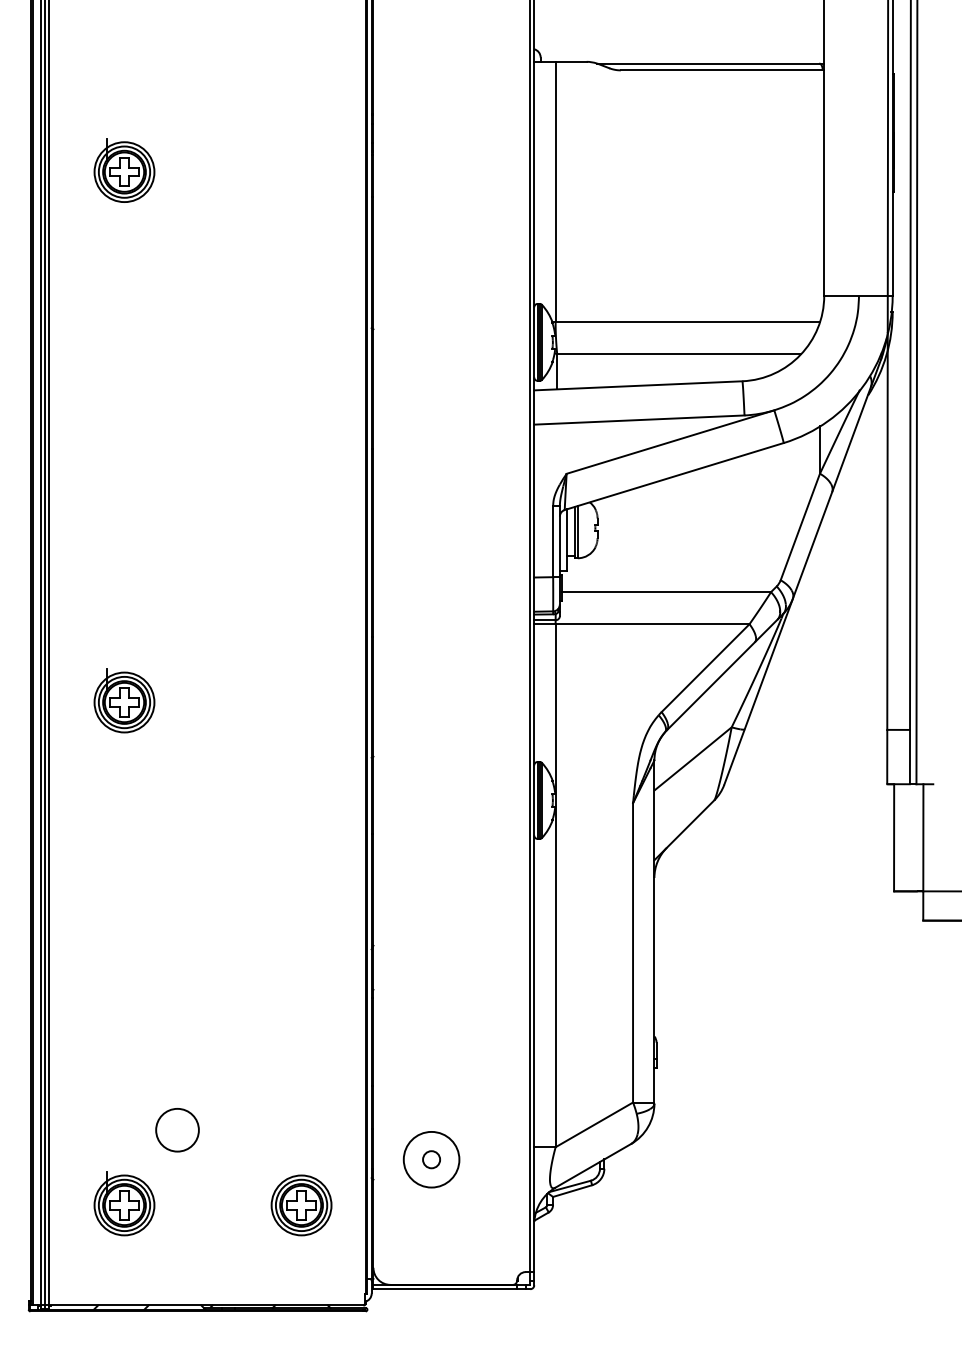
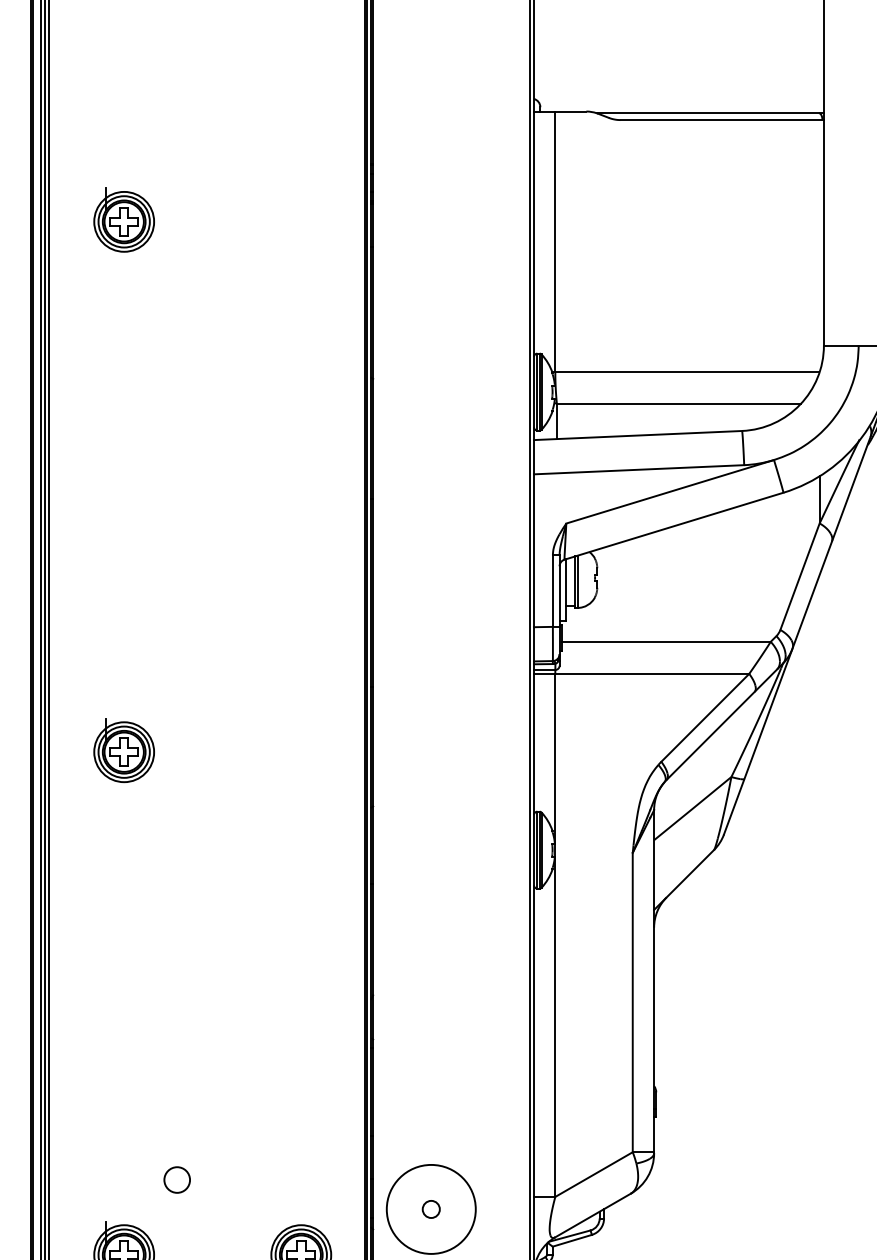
circle: (177, 1130) -> (177, 1180), size x0.6
circle: (431, 1159) -> (431, 1209), size x1.6

